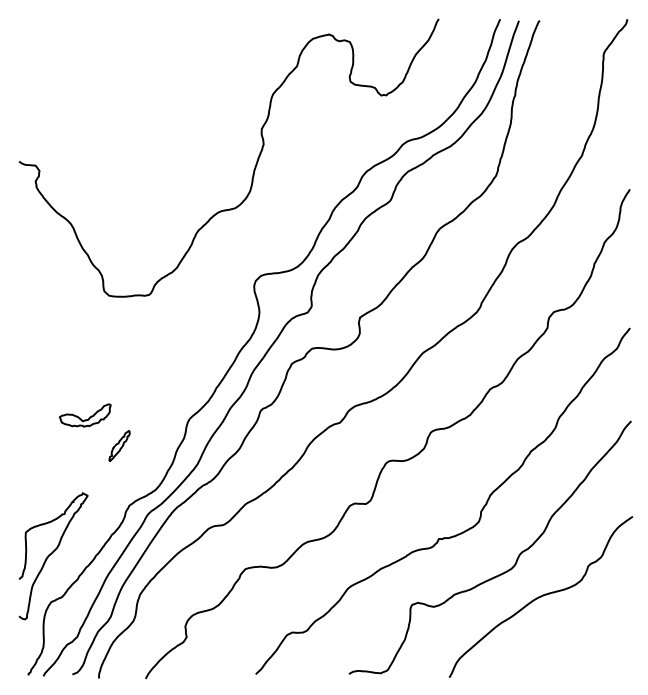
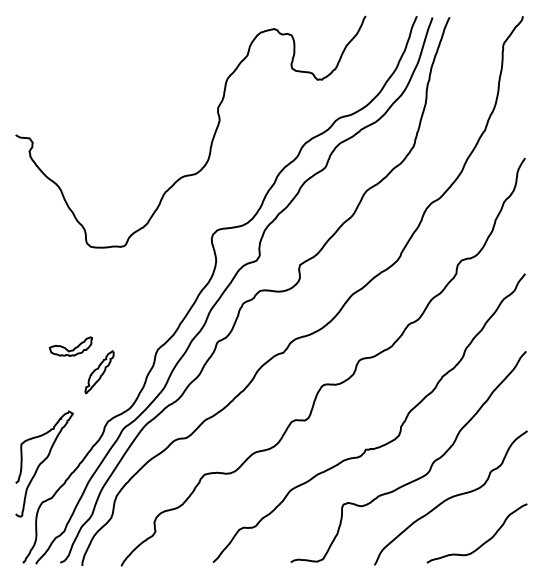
part: (119, 445) -> (99, 371), size x1.67
curve: (581, 649) -> (484, 541), added

